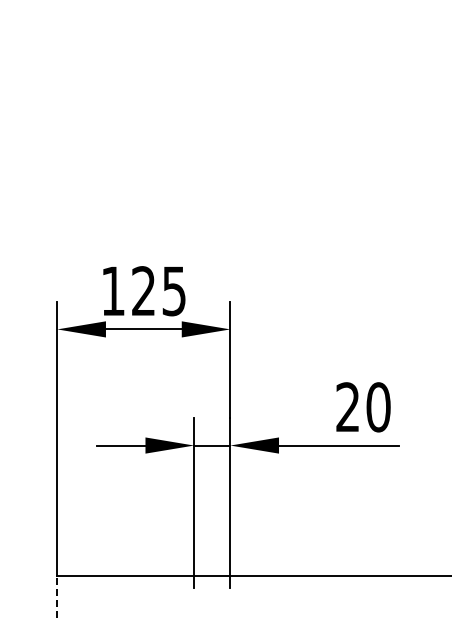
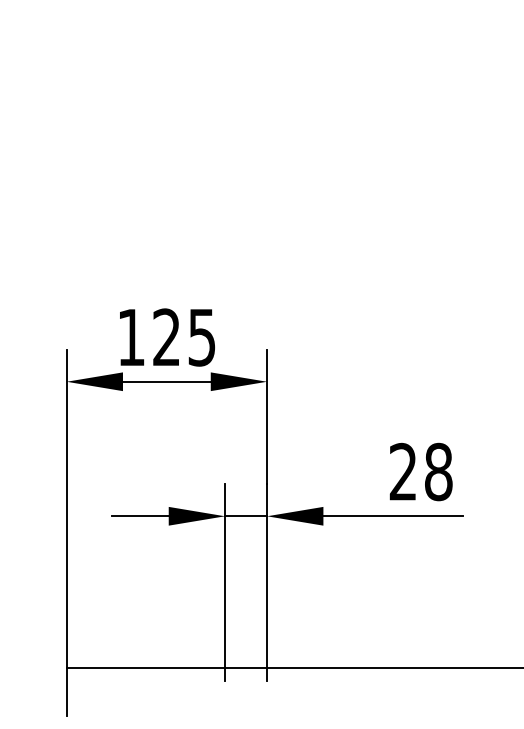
text: (378, 407) -> (438, 472), 20 -> 28
line: (57, 597) -> (66, 692), dashed -> solid

